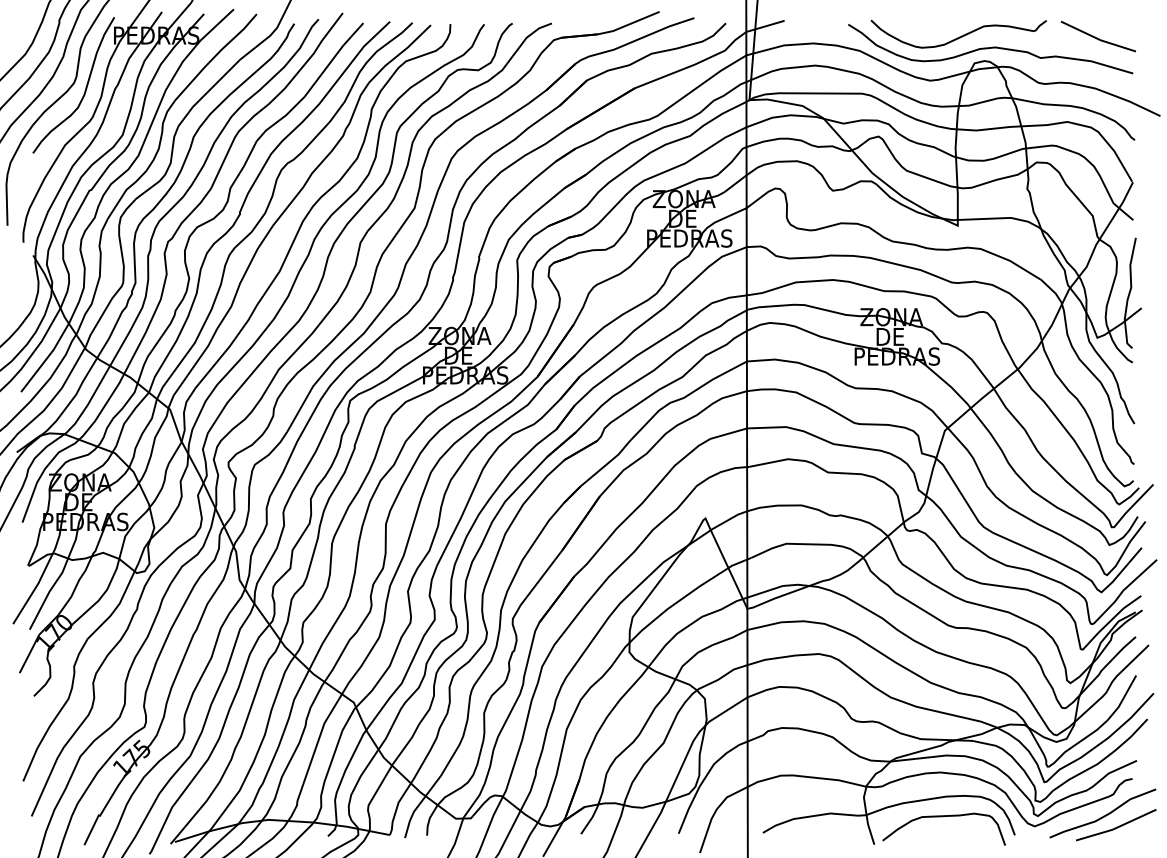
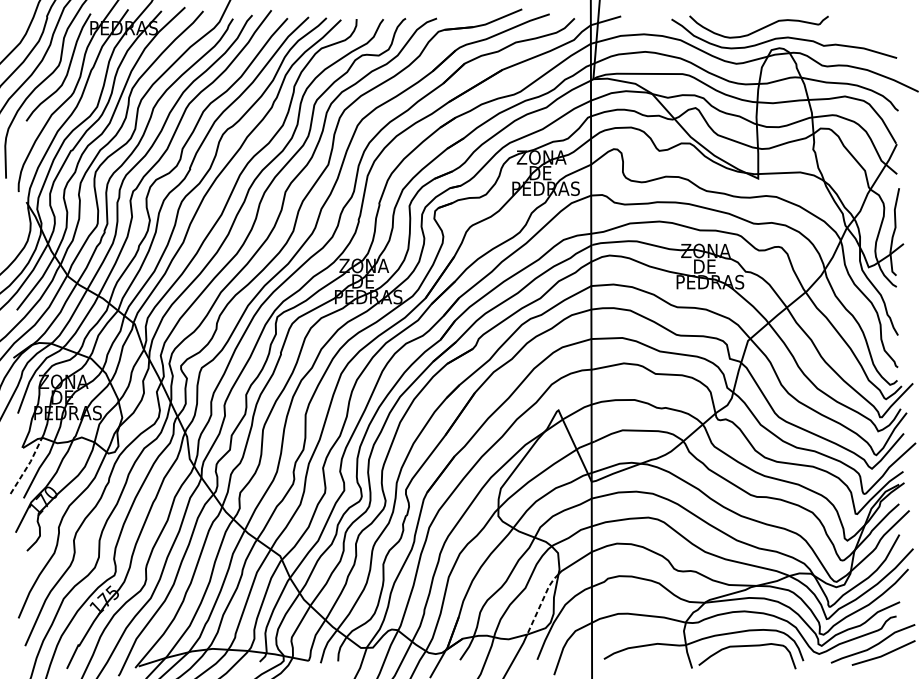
line: (1097, 37) -> (868, 29), removed
line: (34, 589) -> (27, 466), solid -> dashed
line: (684, 761) -> (541, 602), solid -> dashed

